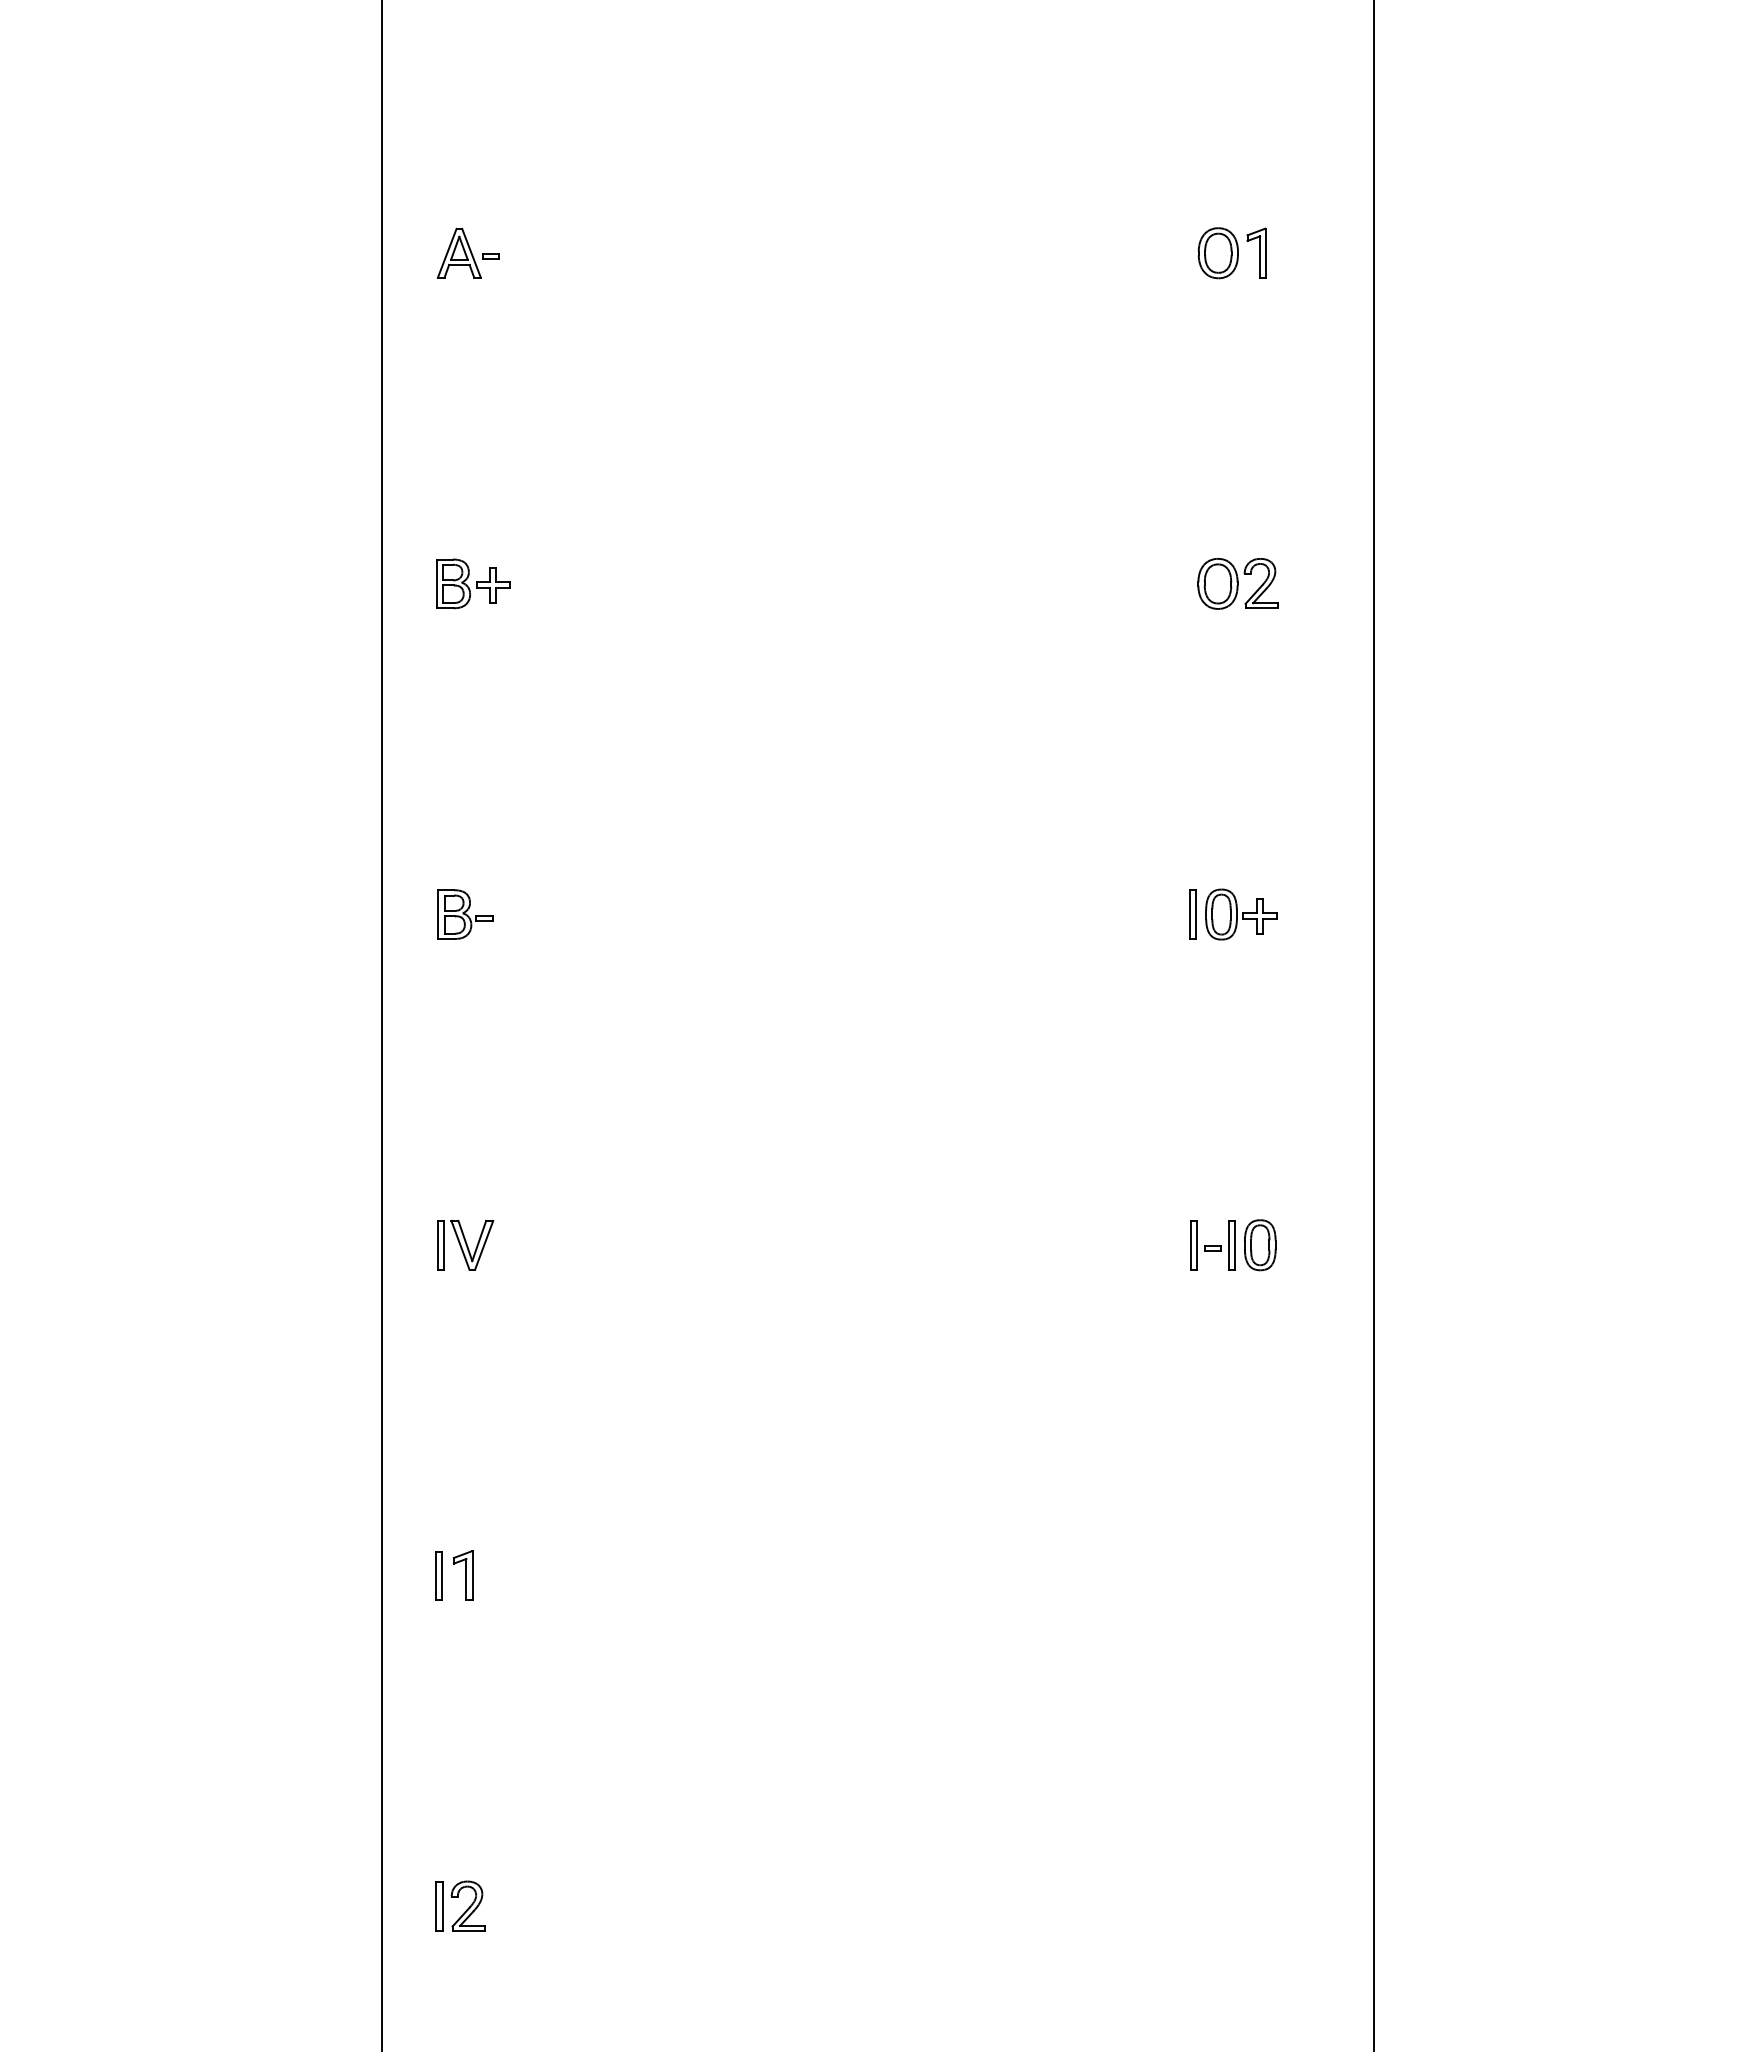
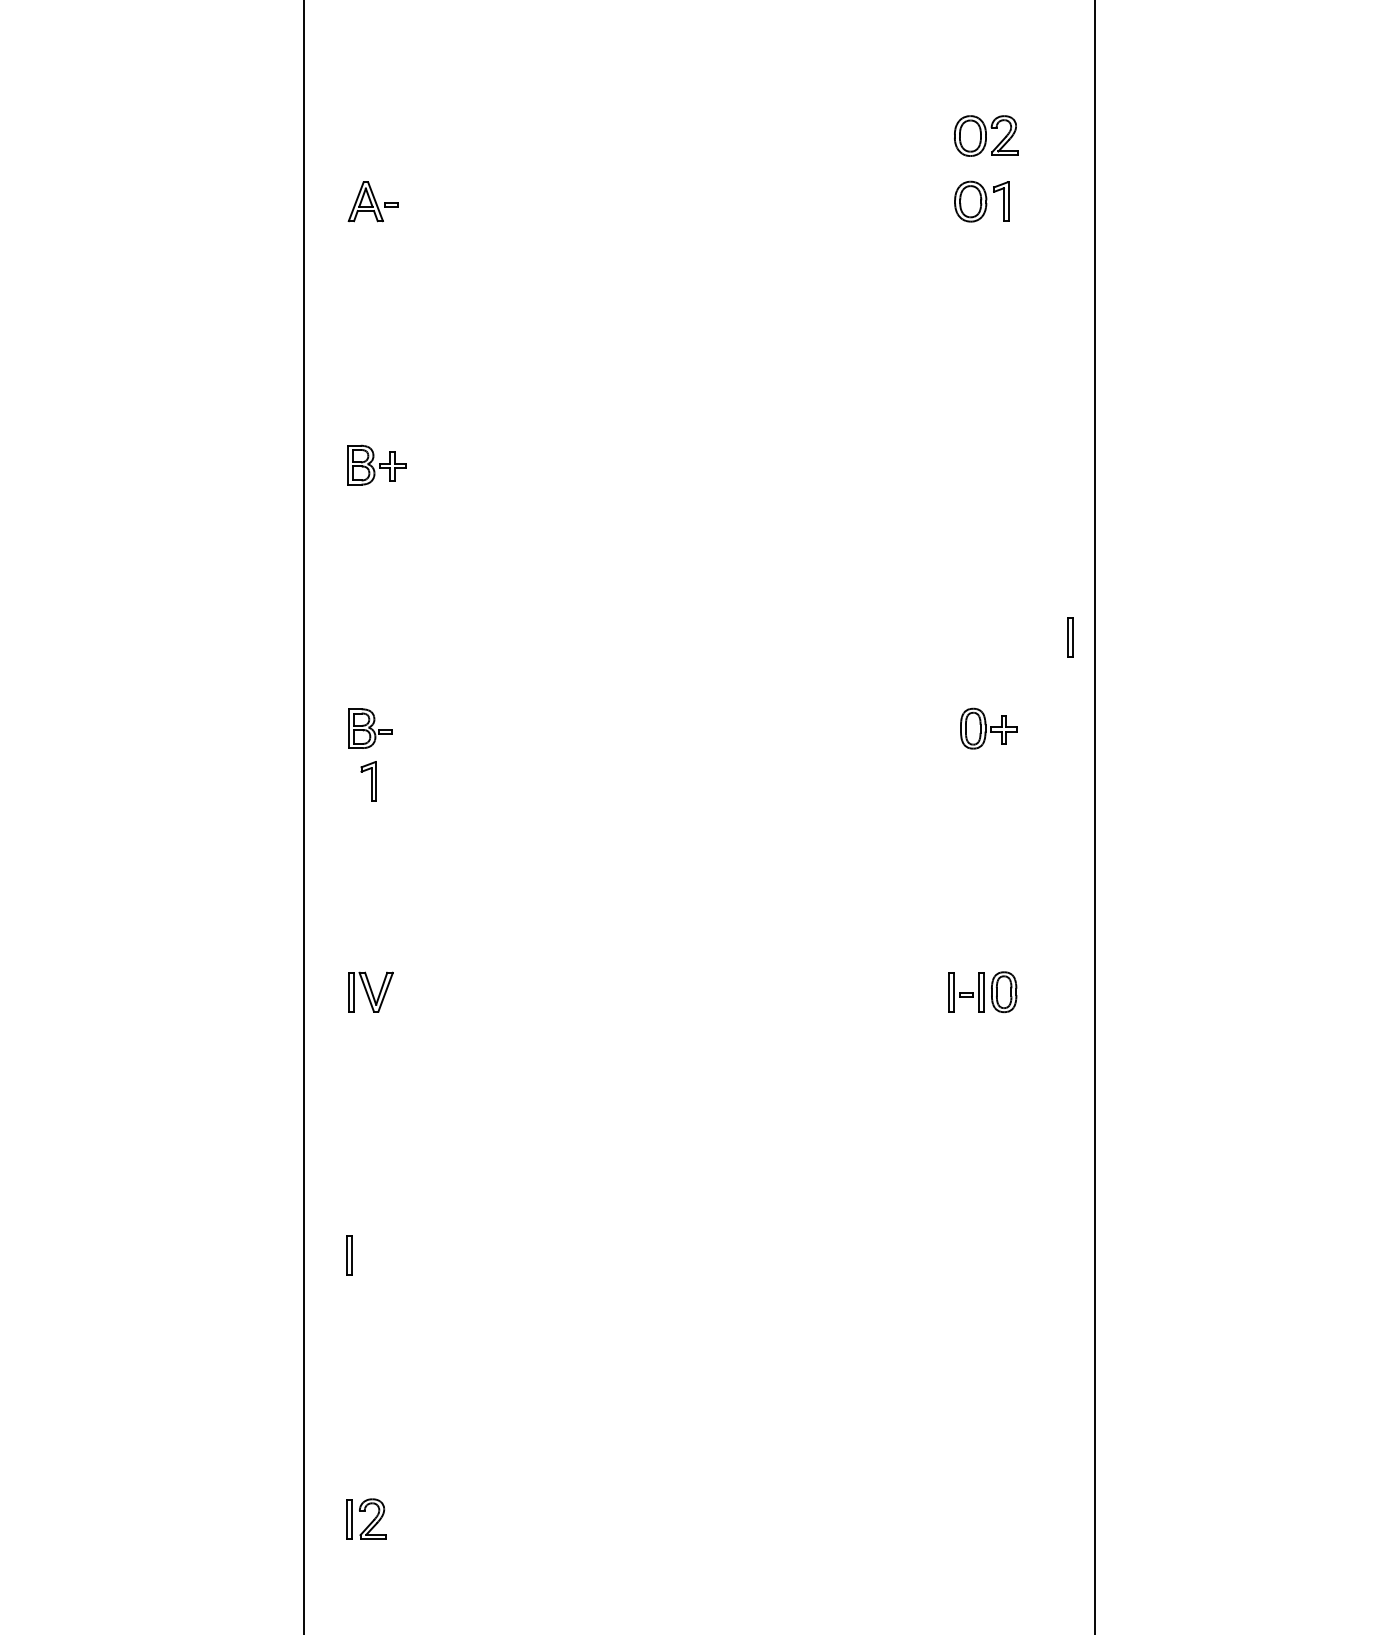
part: (1237, 583) -> (985, 135), moved
part: (1192, 914) -> (1070, 637), moved
part: (463, 1575) -> (369, 781), moved

